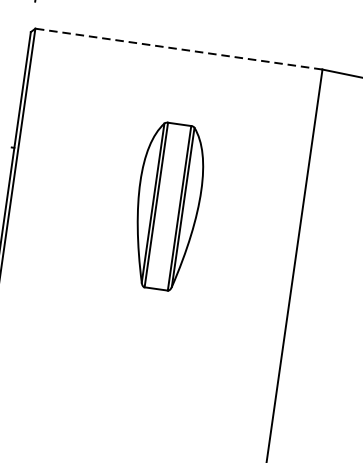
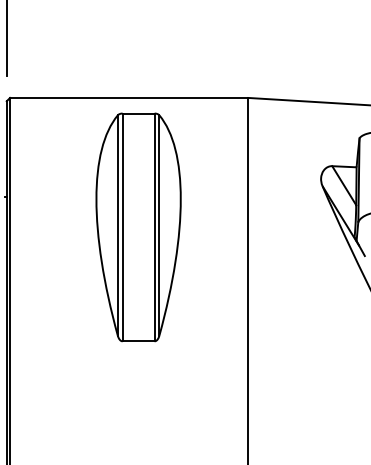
line: (178, 48) -> (128, 97), dashed -> solid
part: (167, 206) -> (138, 227), size x1.67

